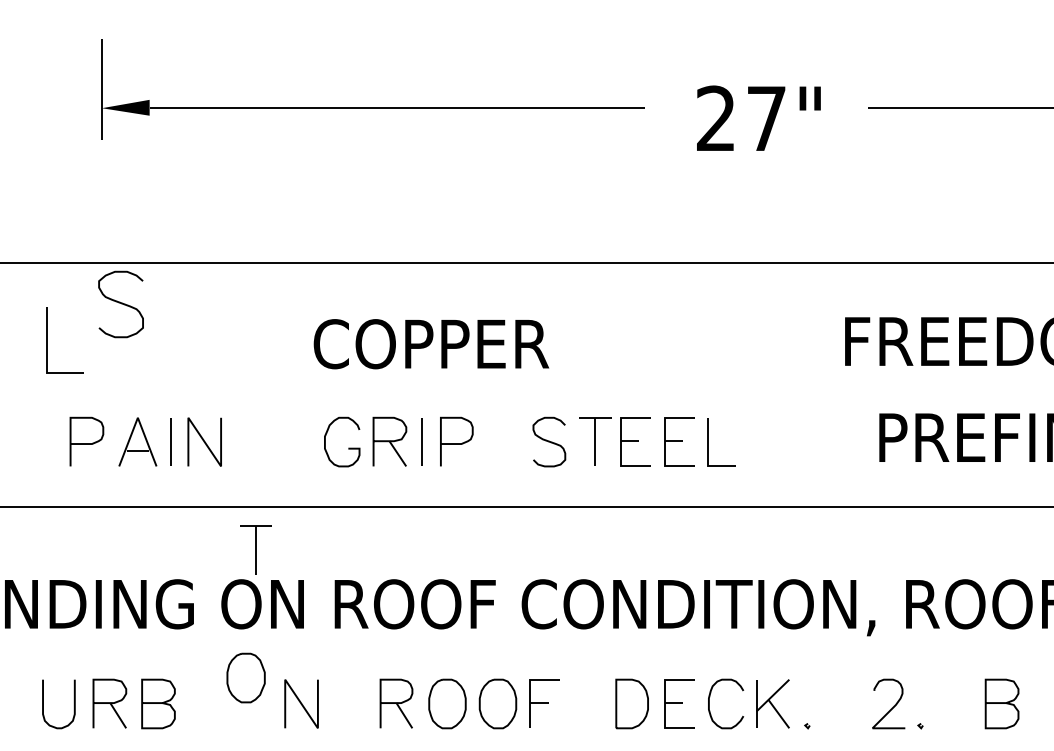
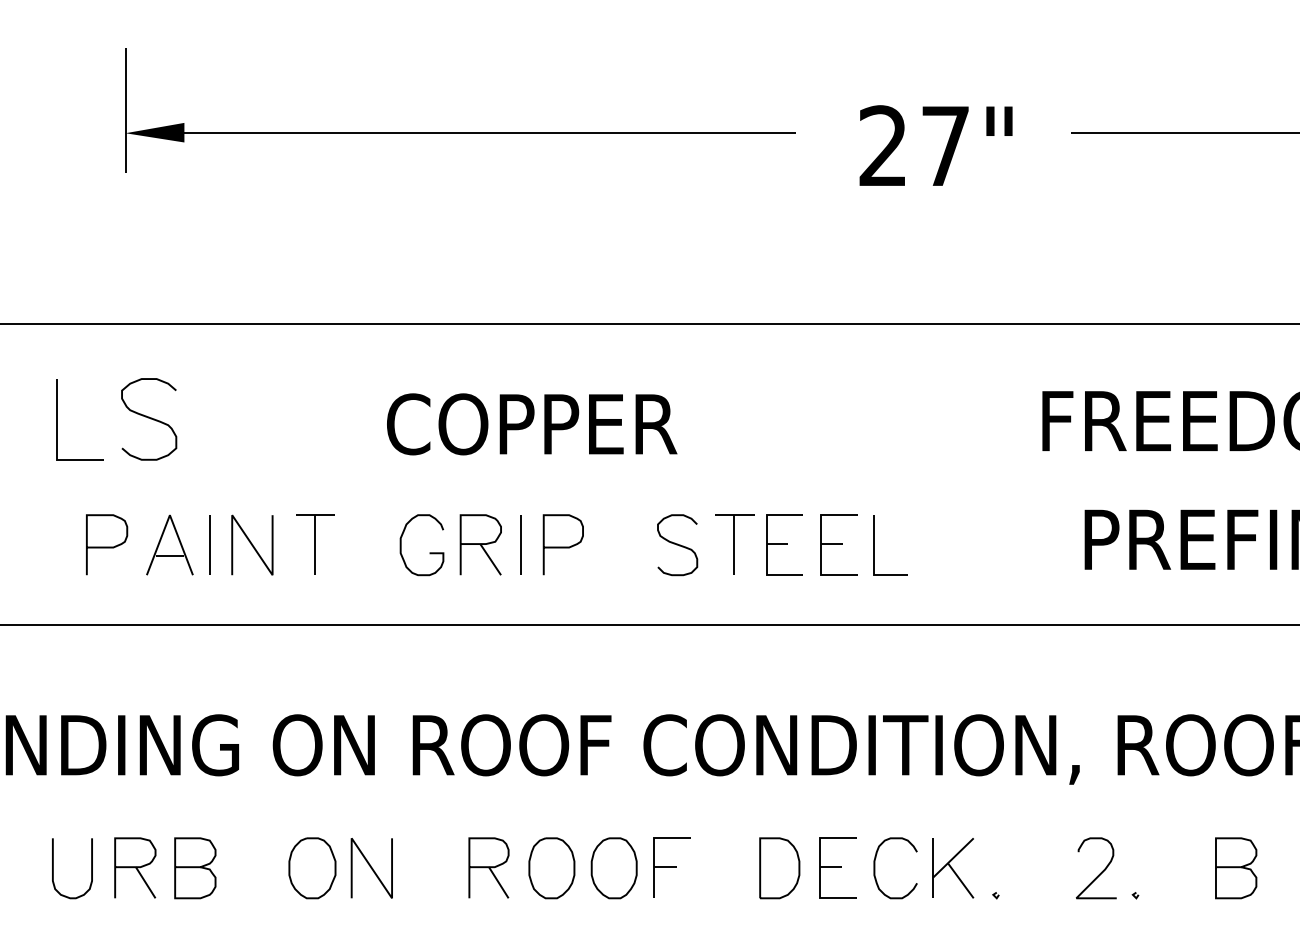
curve: (121, 303) -> (149, 418), moved
part: (255, 550) -> (315, 544), moved
part: (246, 678) -> (312, 868), moved

